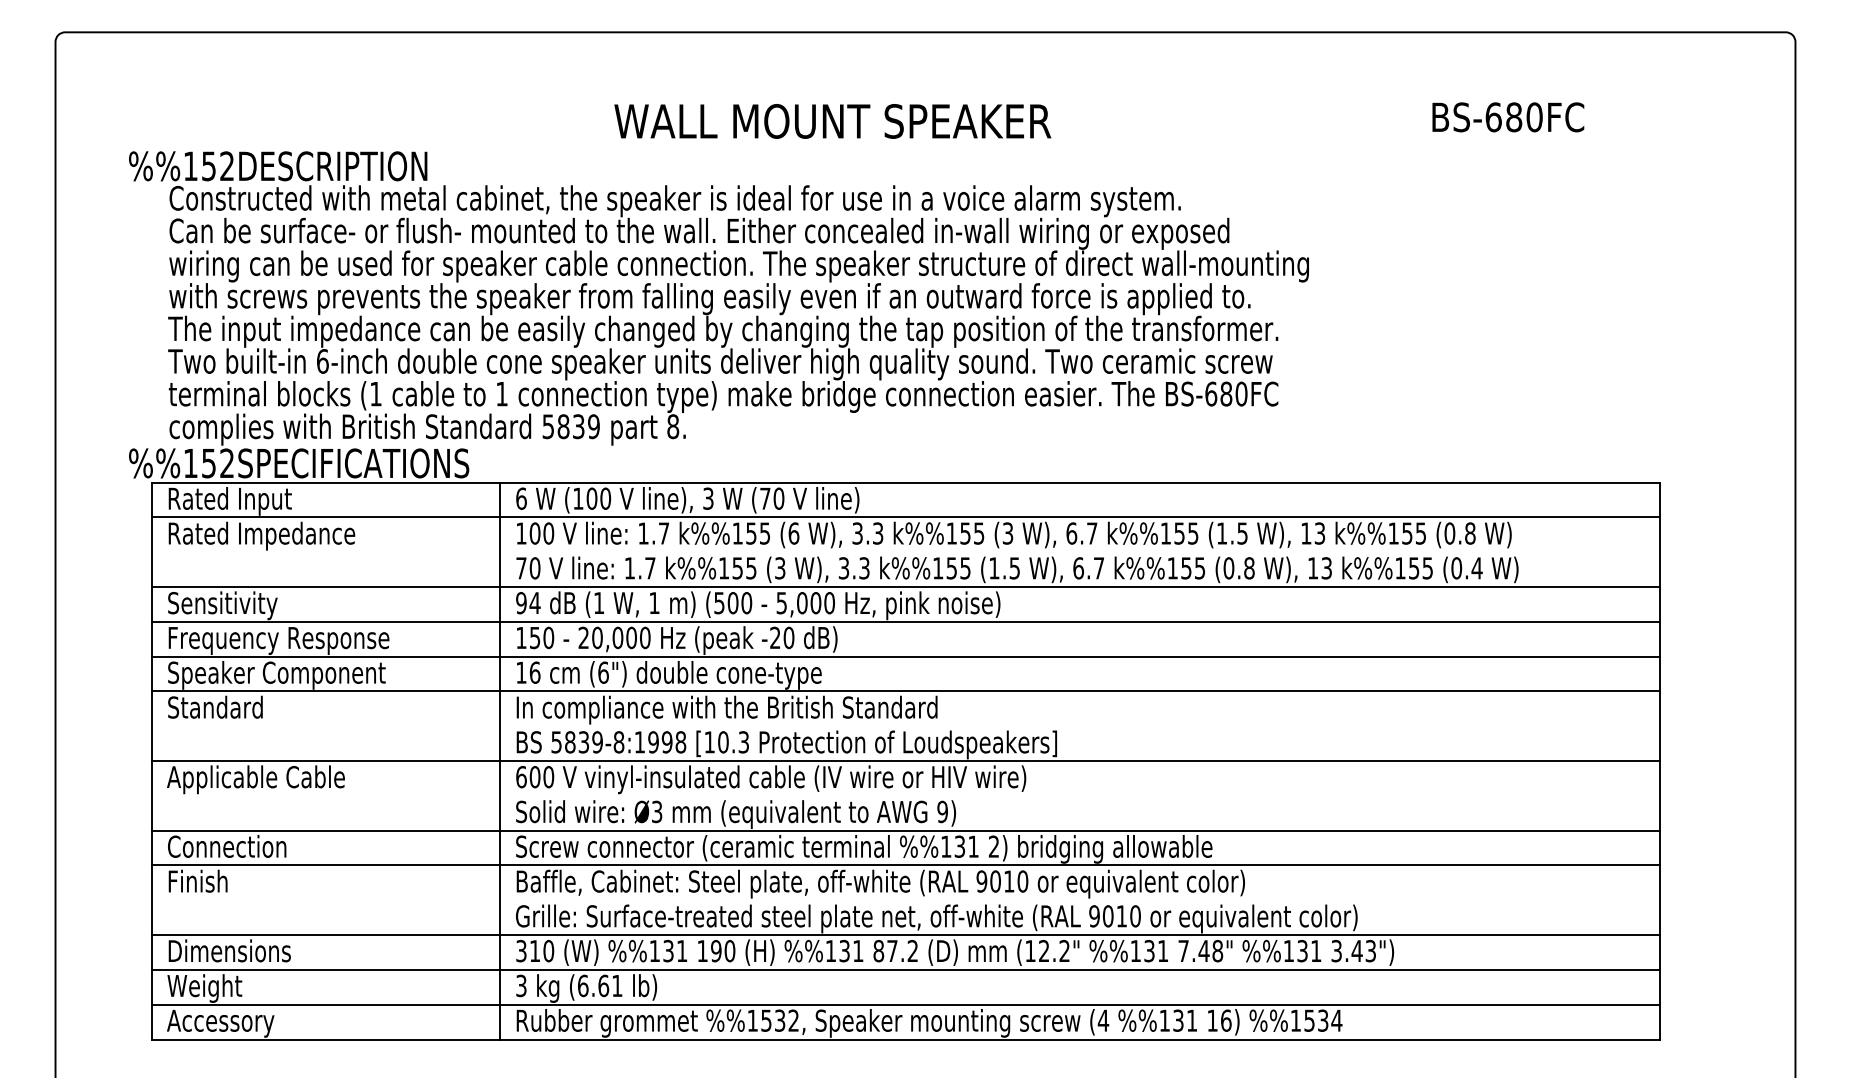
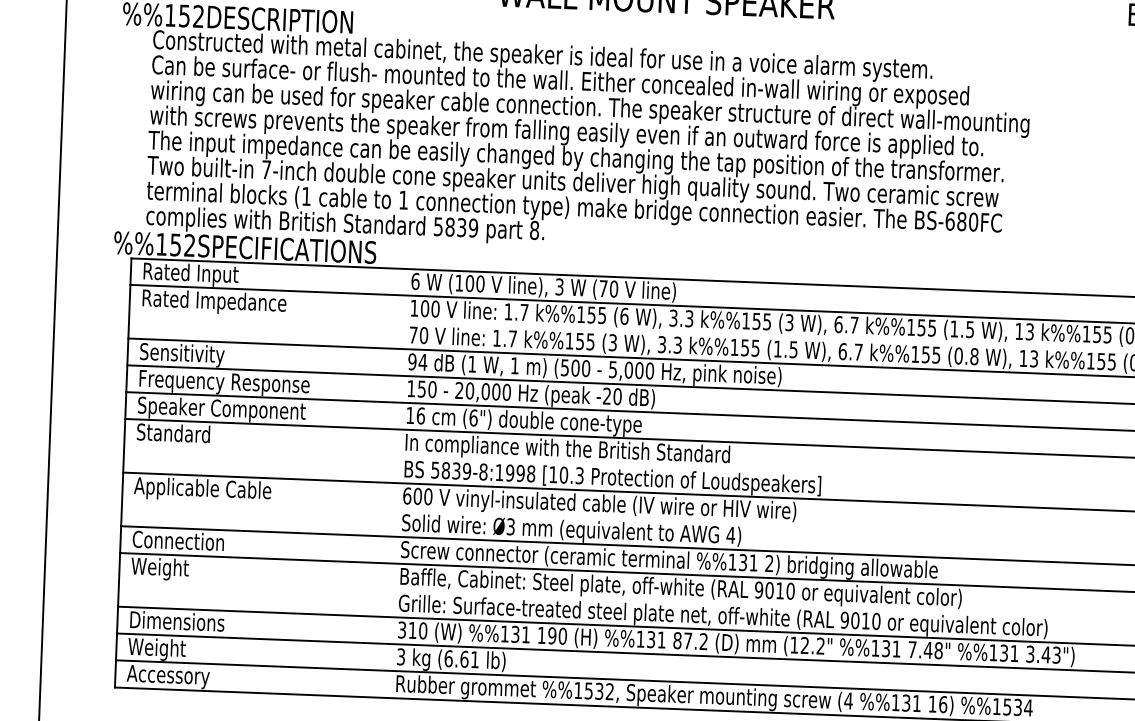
text: (322, 361) -> (266, 169), 6-inch -> 7-inch
line: (500, 761) -> (391, 483), removed
text: (942, 811) -> (730, 534), 9) -> 4)
text: (204, 883) -> (159, 568), Finish -> Weight

